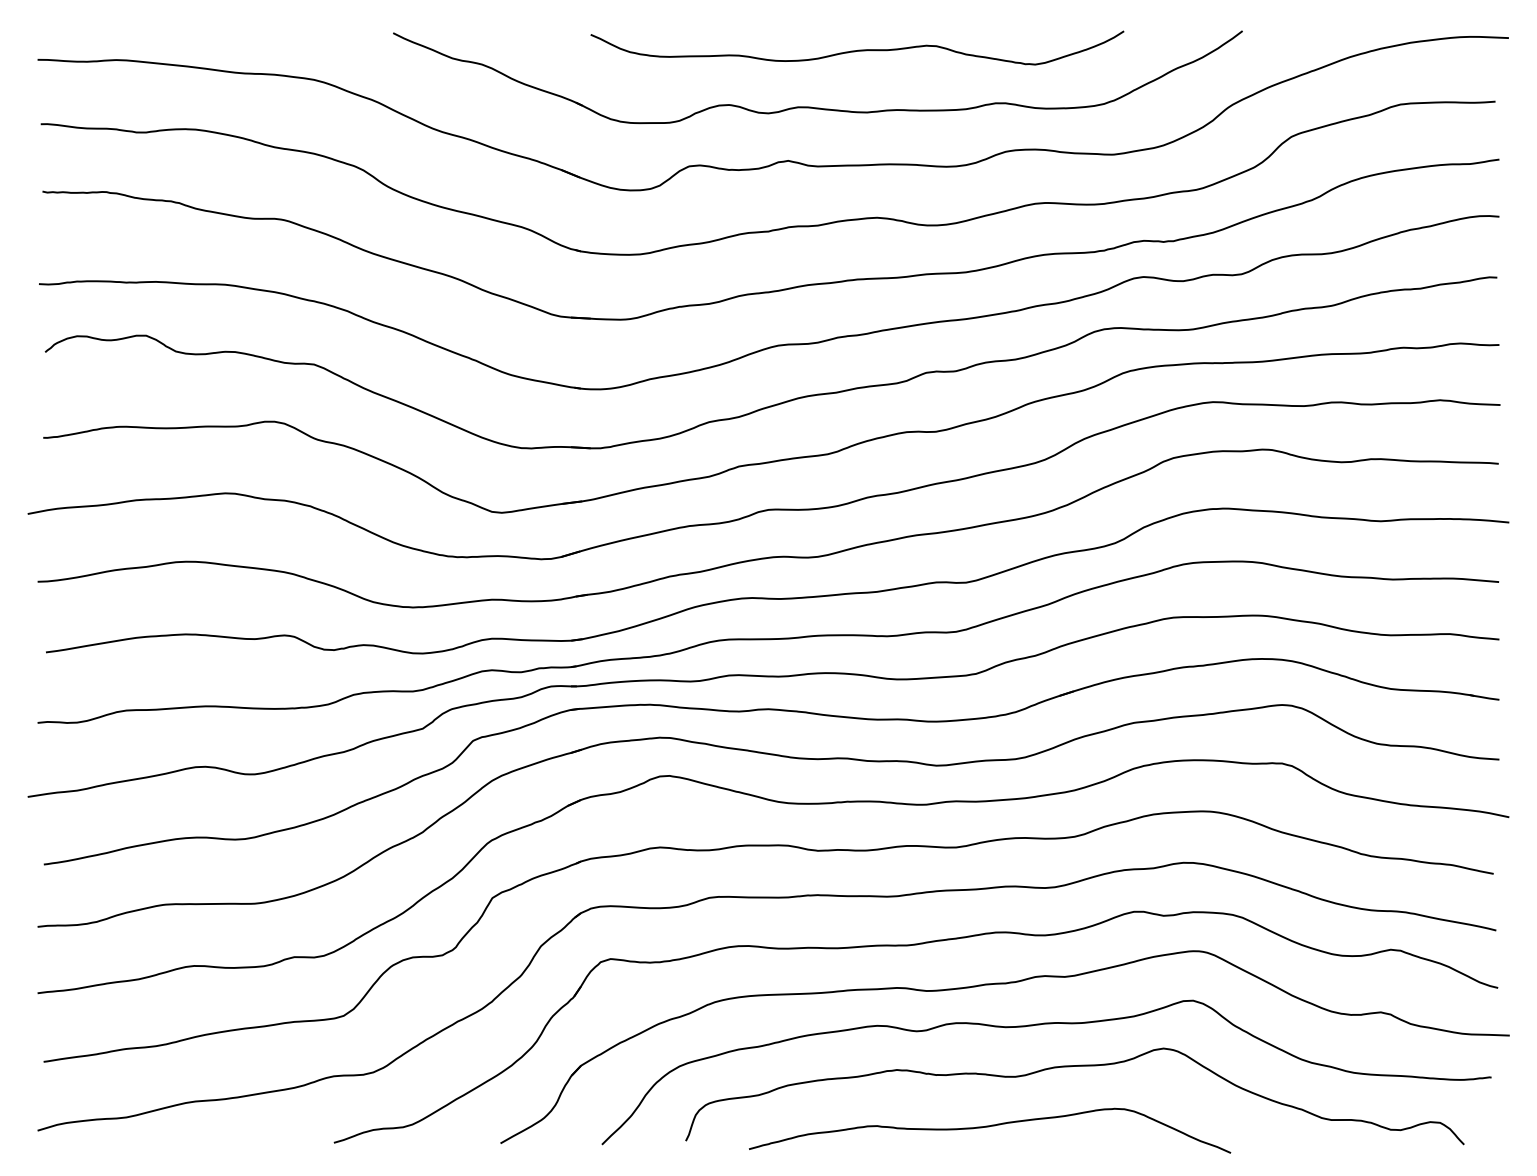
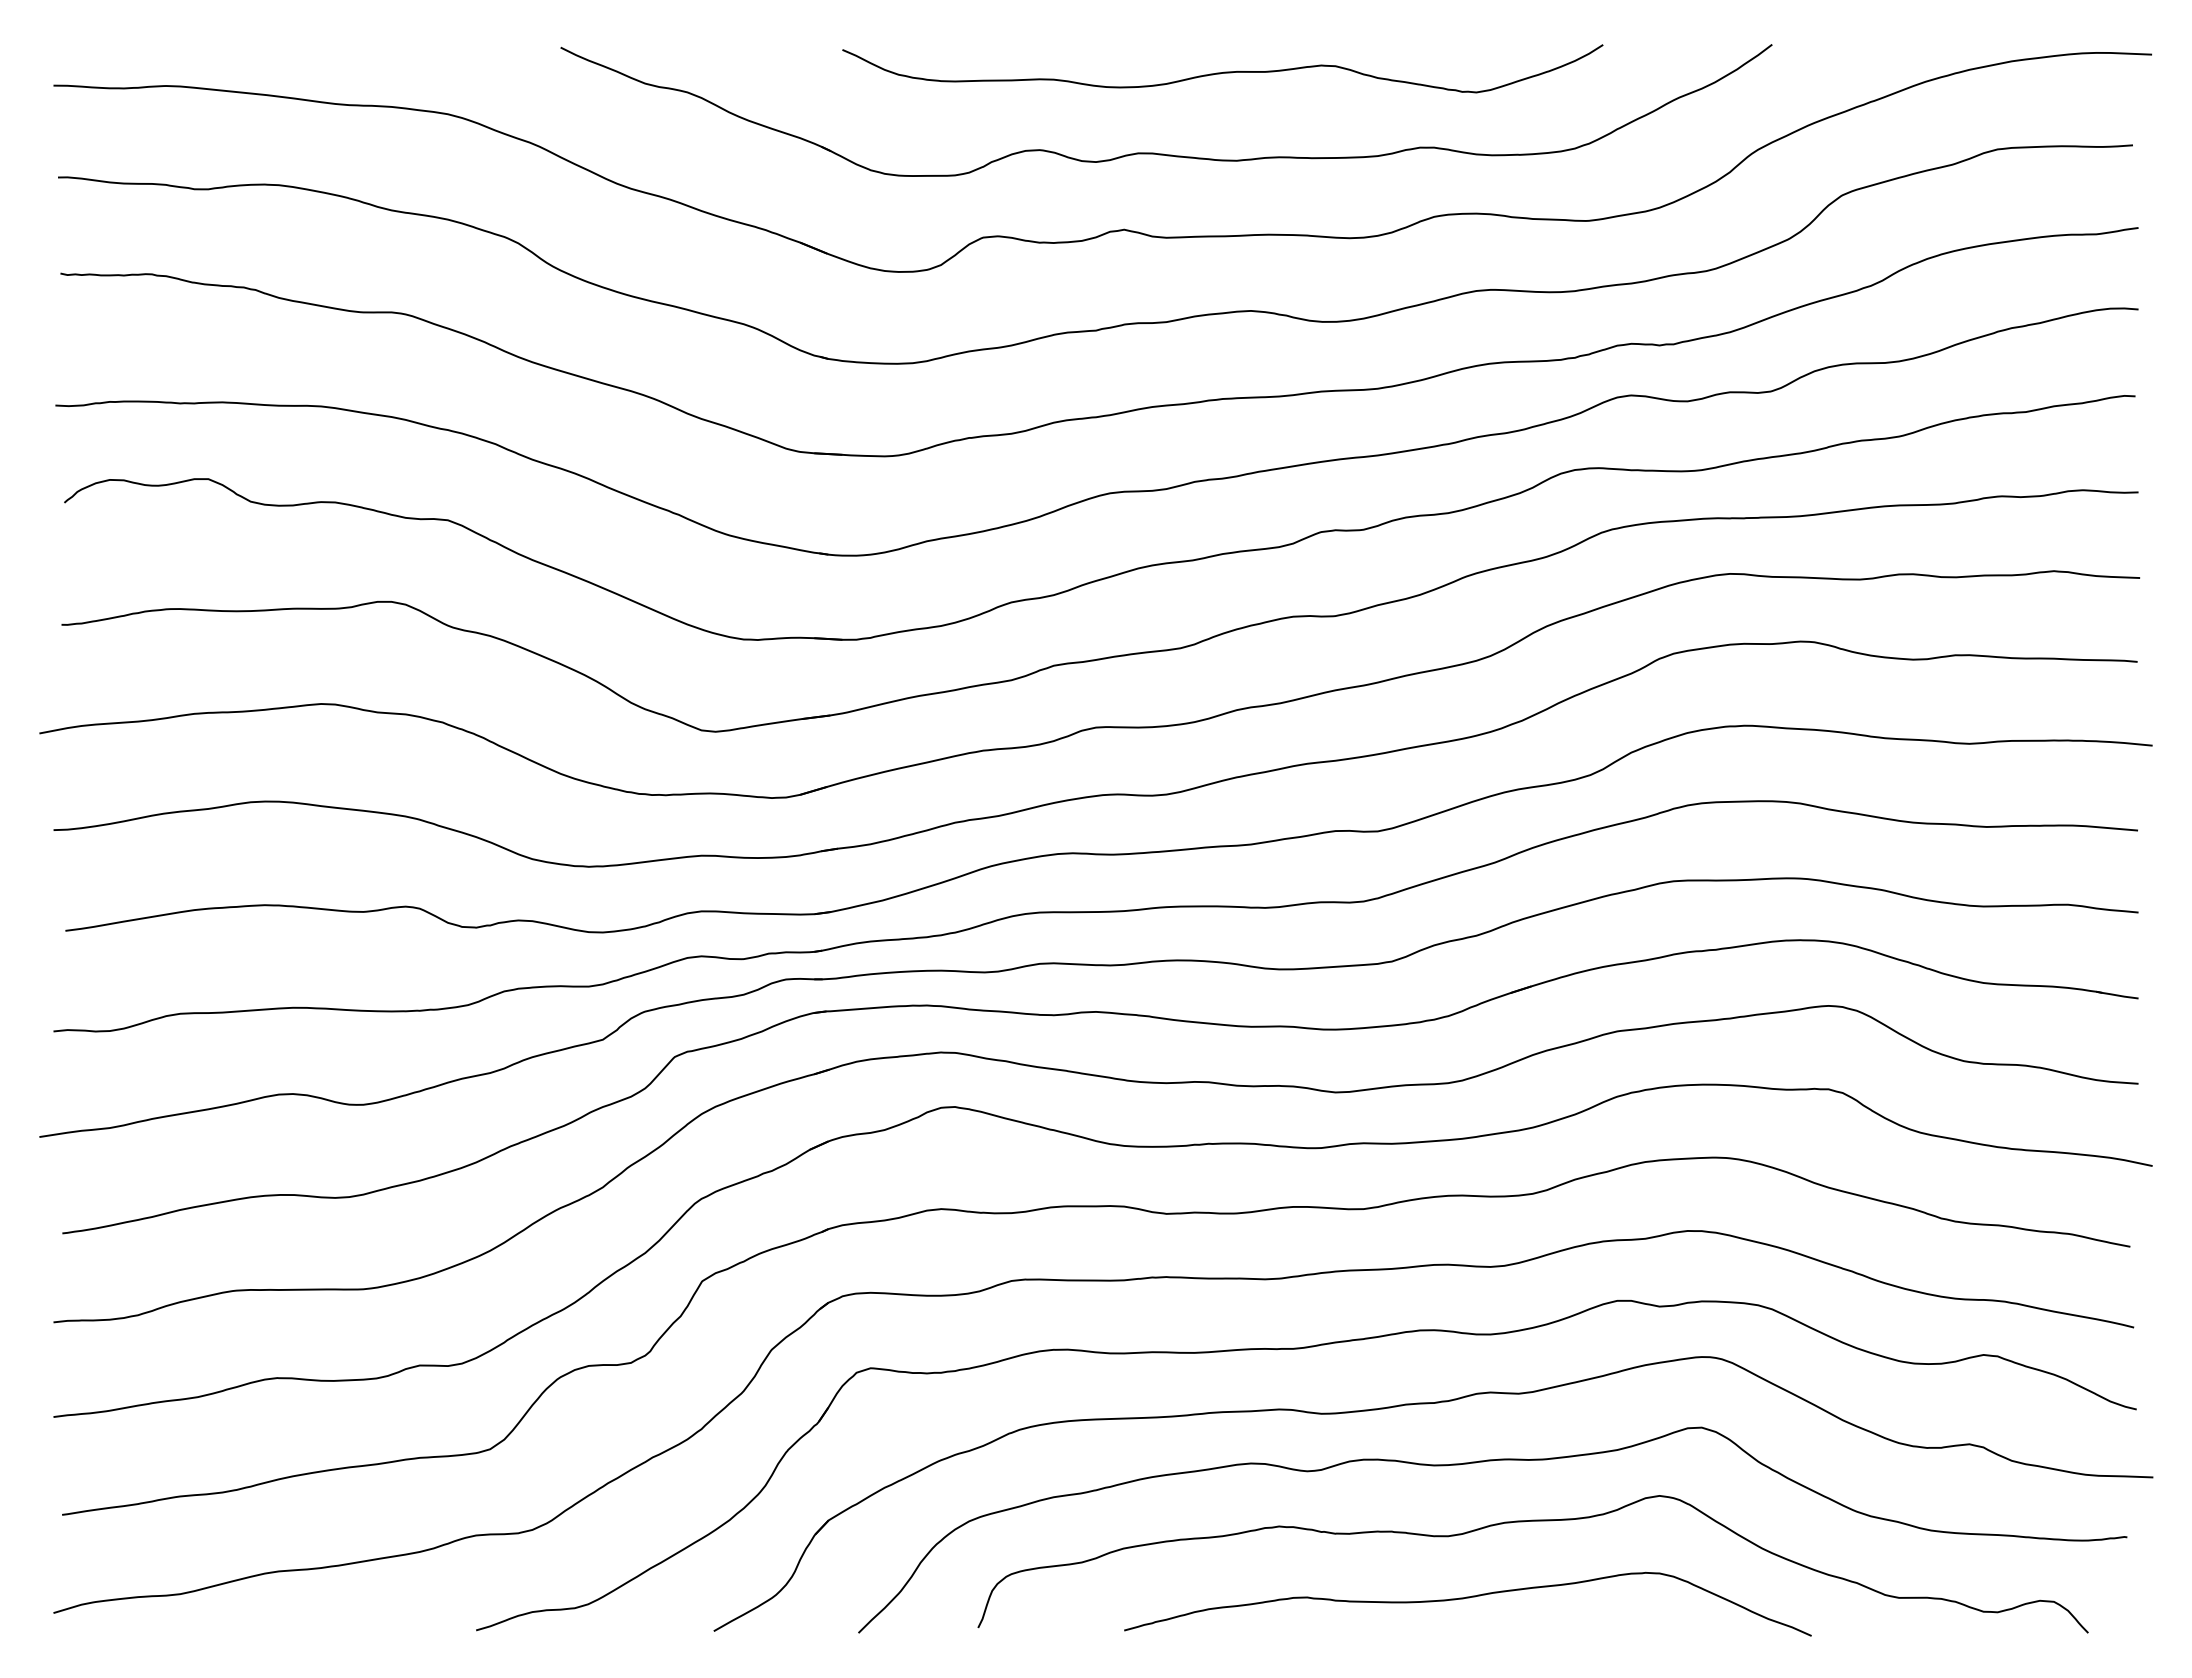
curve: (989, 1126) -> (1467, 1598), moved

